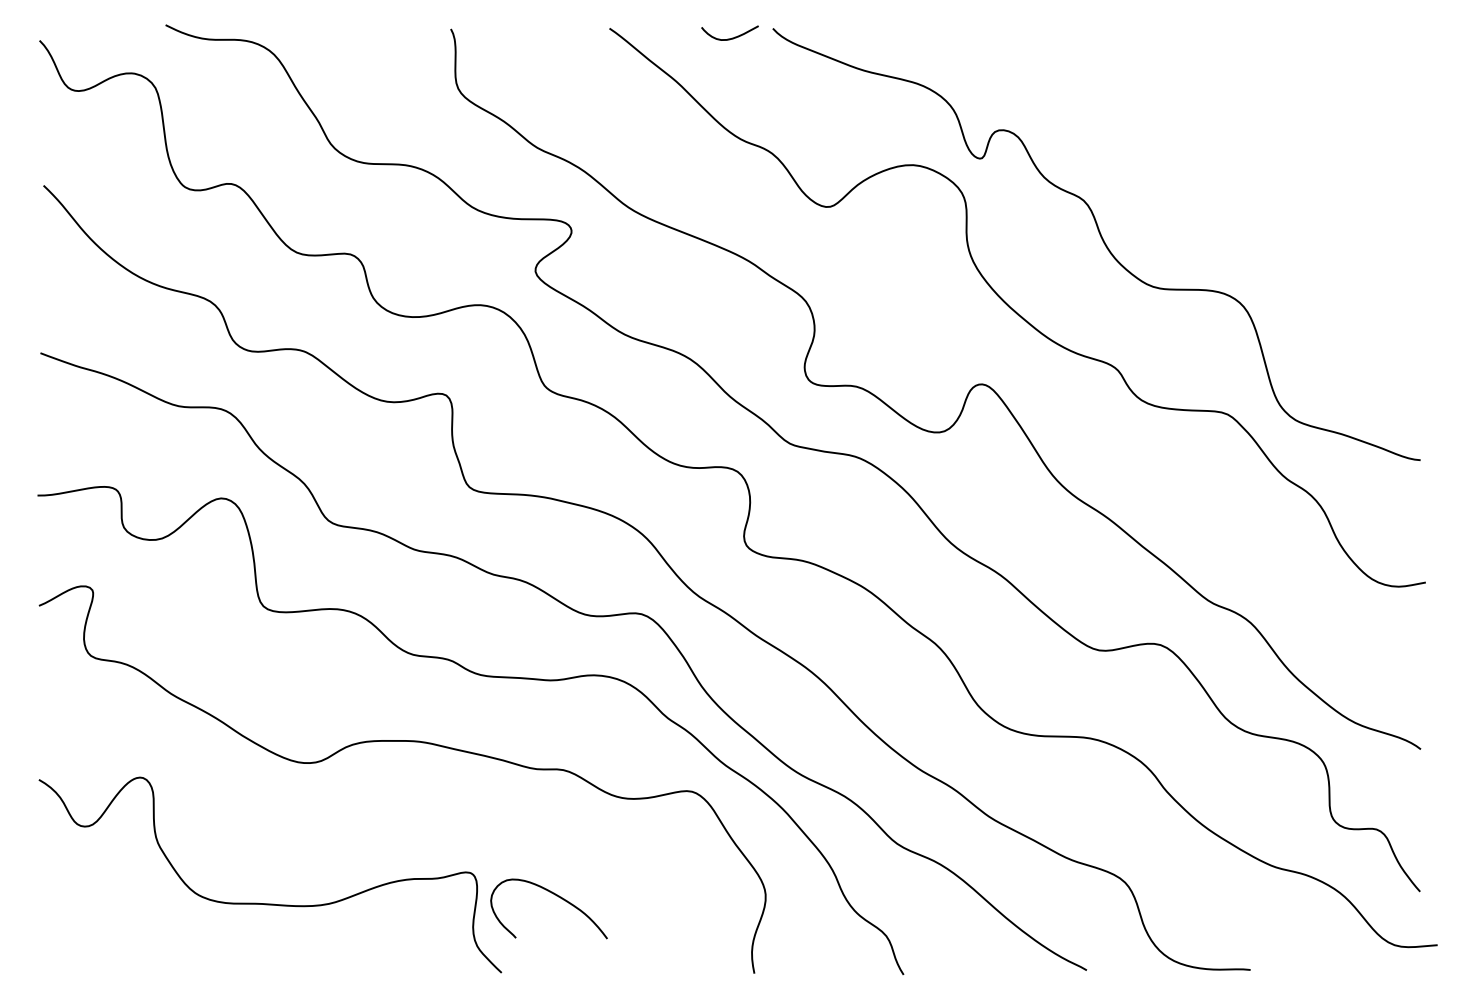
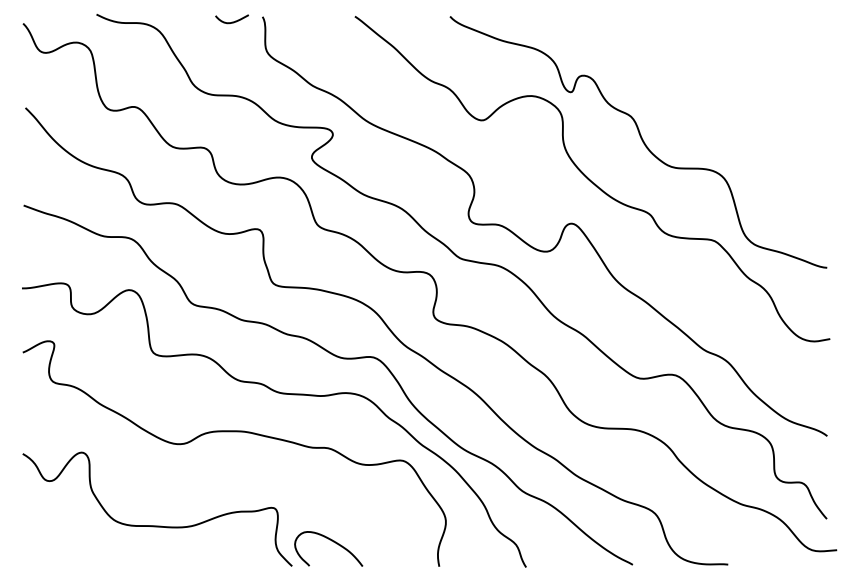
curve: (730, 37) -> (232, 21), moved
curve: (553, 895) -> (331, 541), moved

